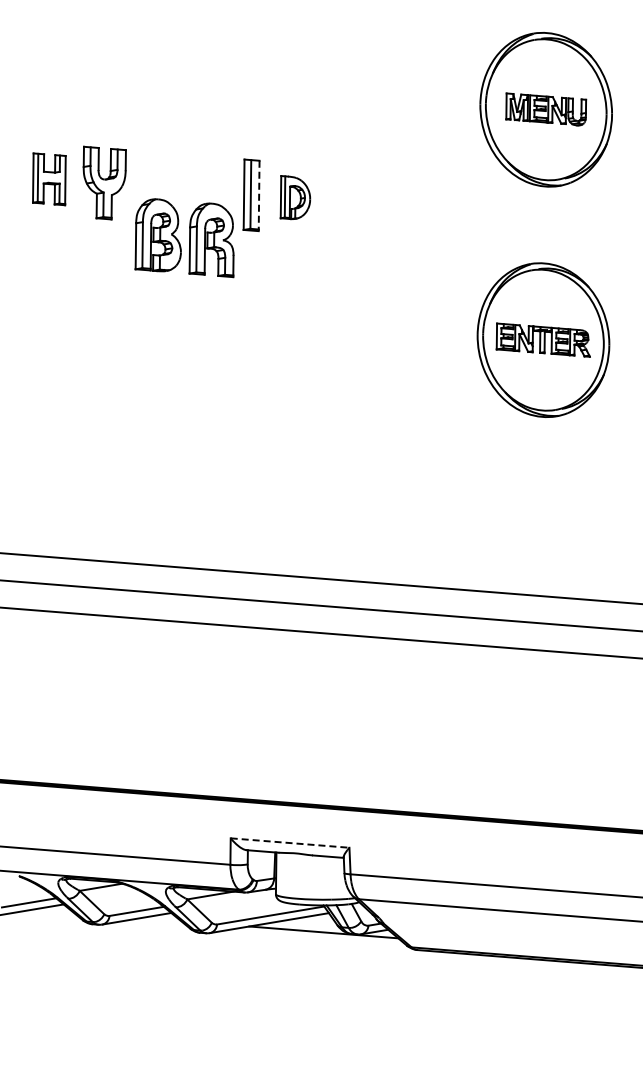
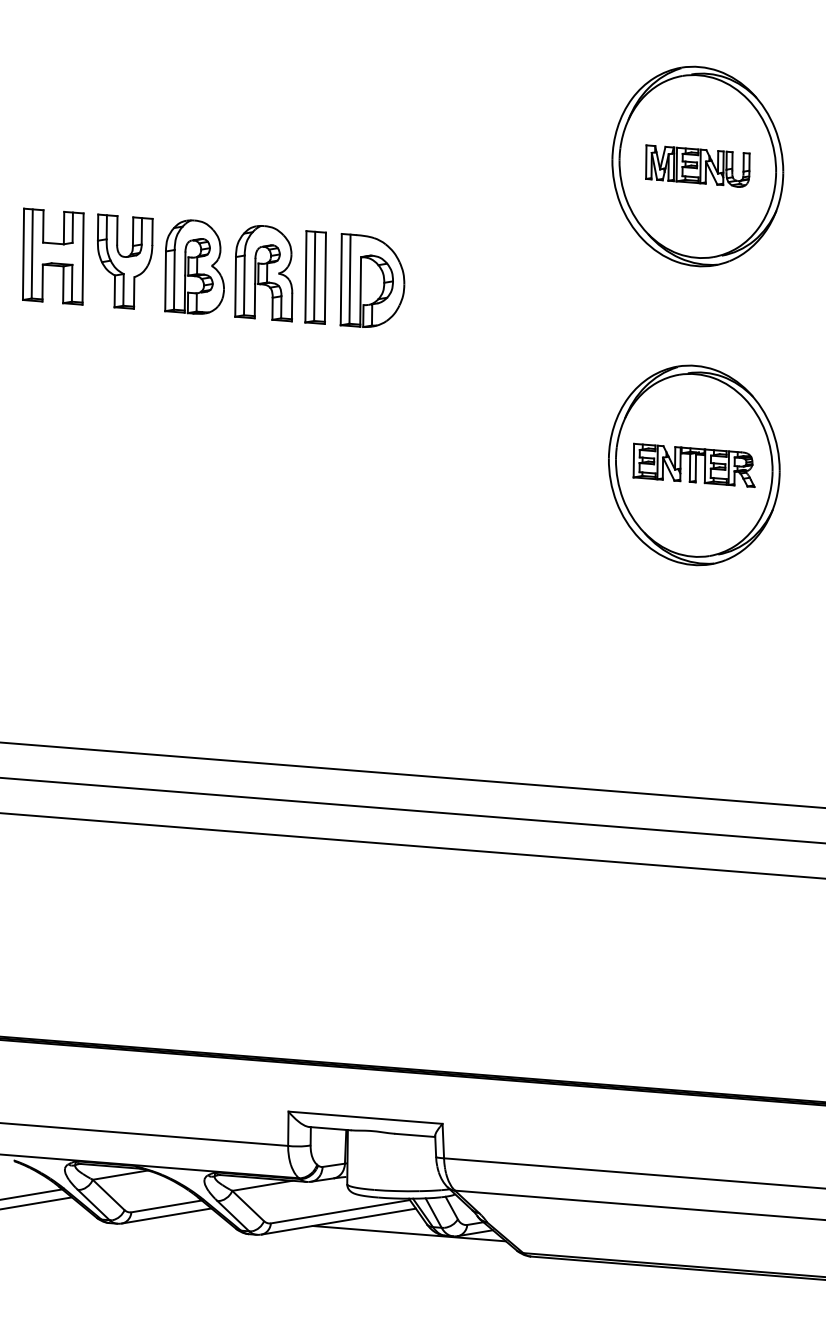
part: (49, 179) -> (53, 256), size x1.43
line: (259, 196) -> (325, 279), dashed -> solid
part: (295, 197) -> (372, 280), size x1.67
part: (184, 238) -> (228, 271), moved
line: (290, 843) -> (366, 1118), dashed -> solid

